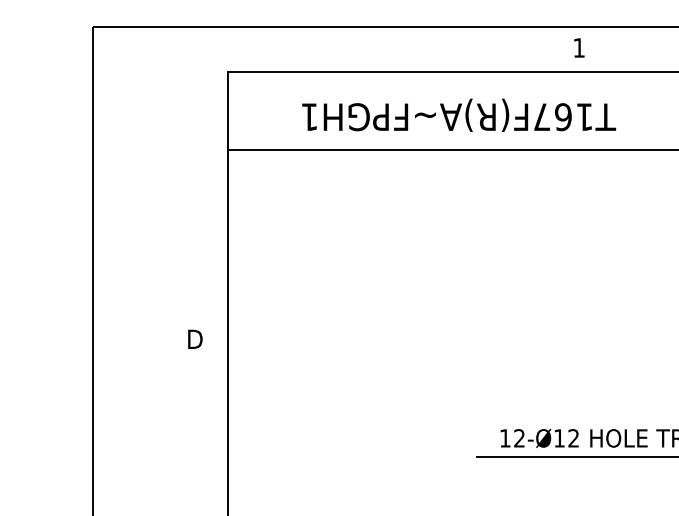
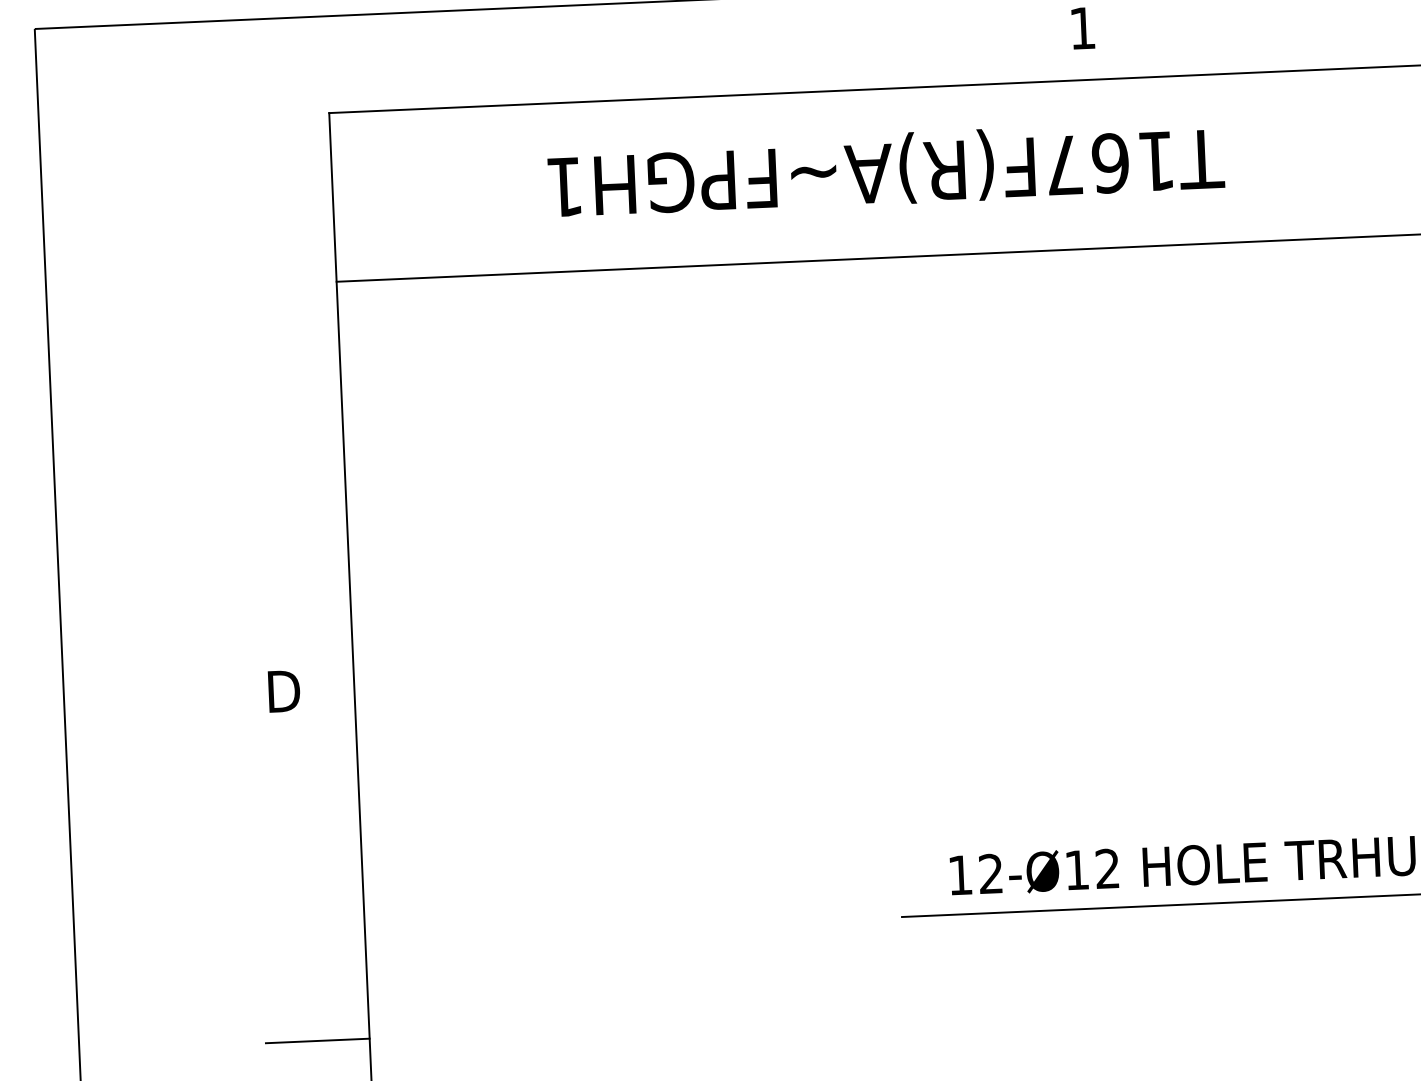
text: (459, 114) -> (886, 167), moved
line: (203, 502) -> (317, 1041), added

